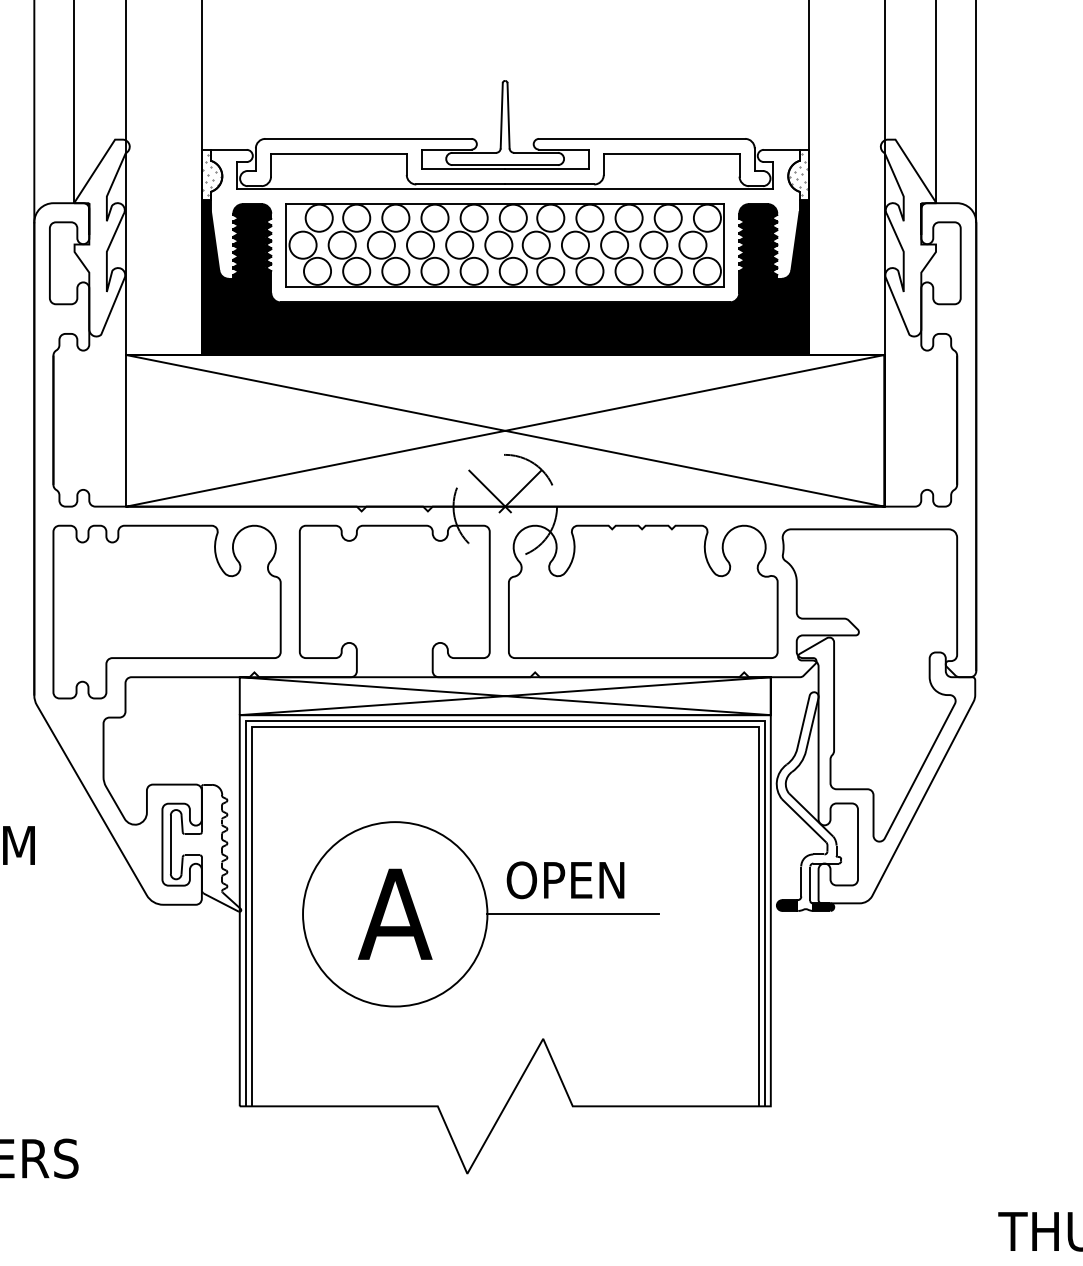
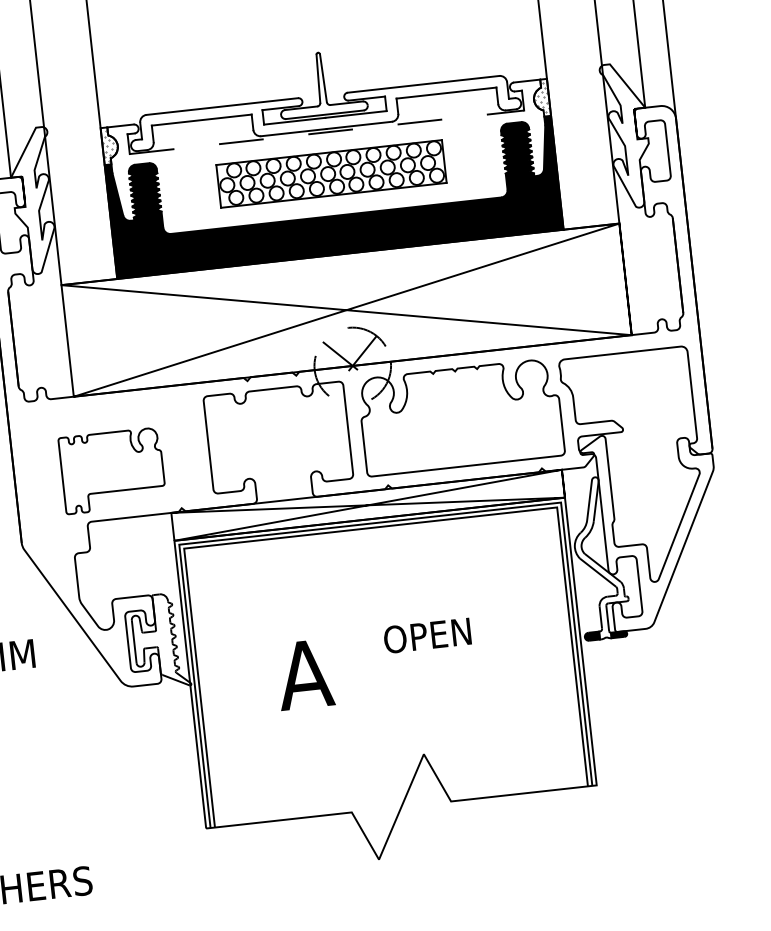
line: (505, 188) -> (327, 131), solid -> dashed
part: (504, 245) -> (330, 173), size x0.7
part: (166, 611) -> (112, 470), size x0.6
part: (480, 914) -> (367, 667), removed

